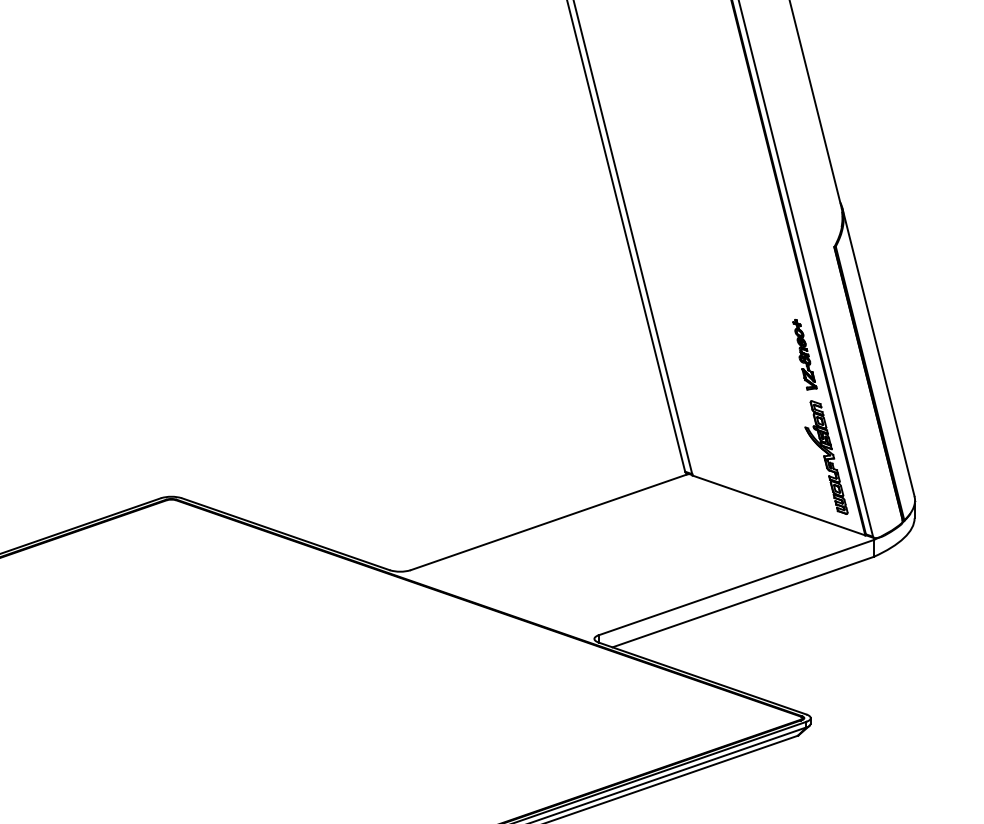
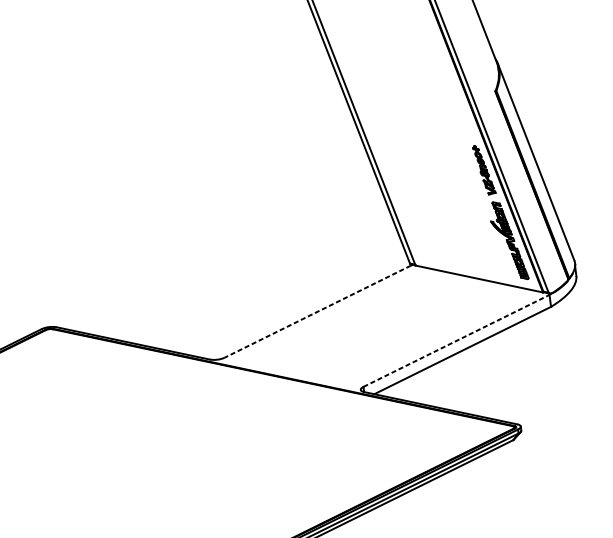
line: (548, 522) -> (317, 311), solid -> dashed
line: (736, 587) -> (456, 340), solid -> dashed

